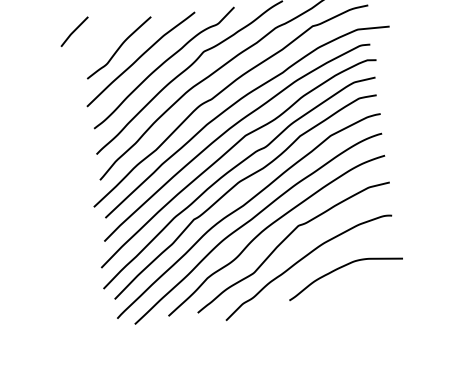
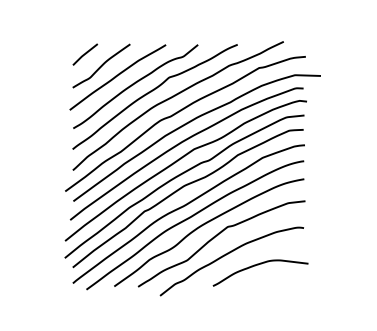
line: (74, 31) -> (85, 54), moved

